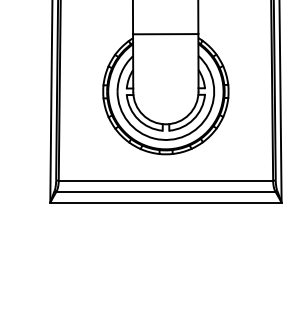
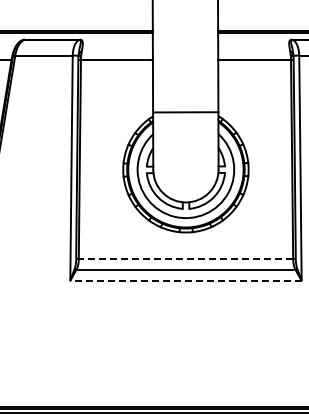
line: (165, 180) -> (185, 258), solid -> dashed
line: (166, 202) -> (186, 280), solid -> dashed

